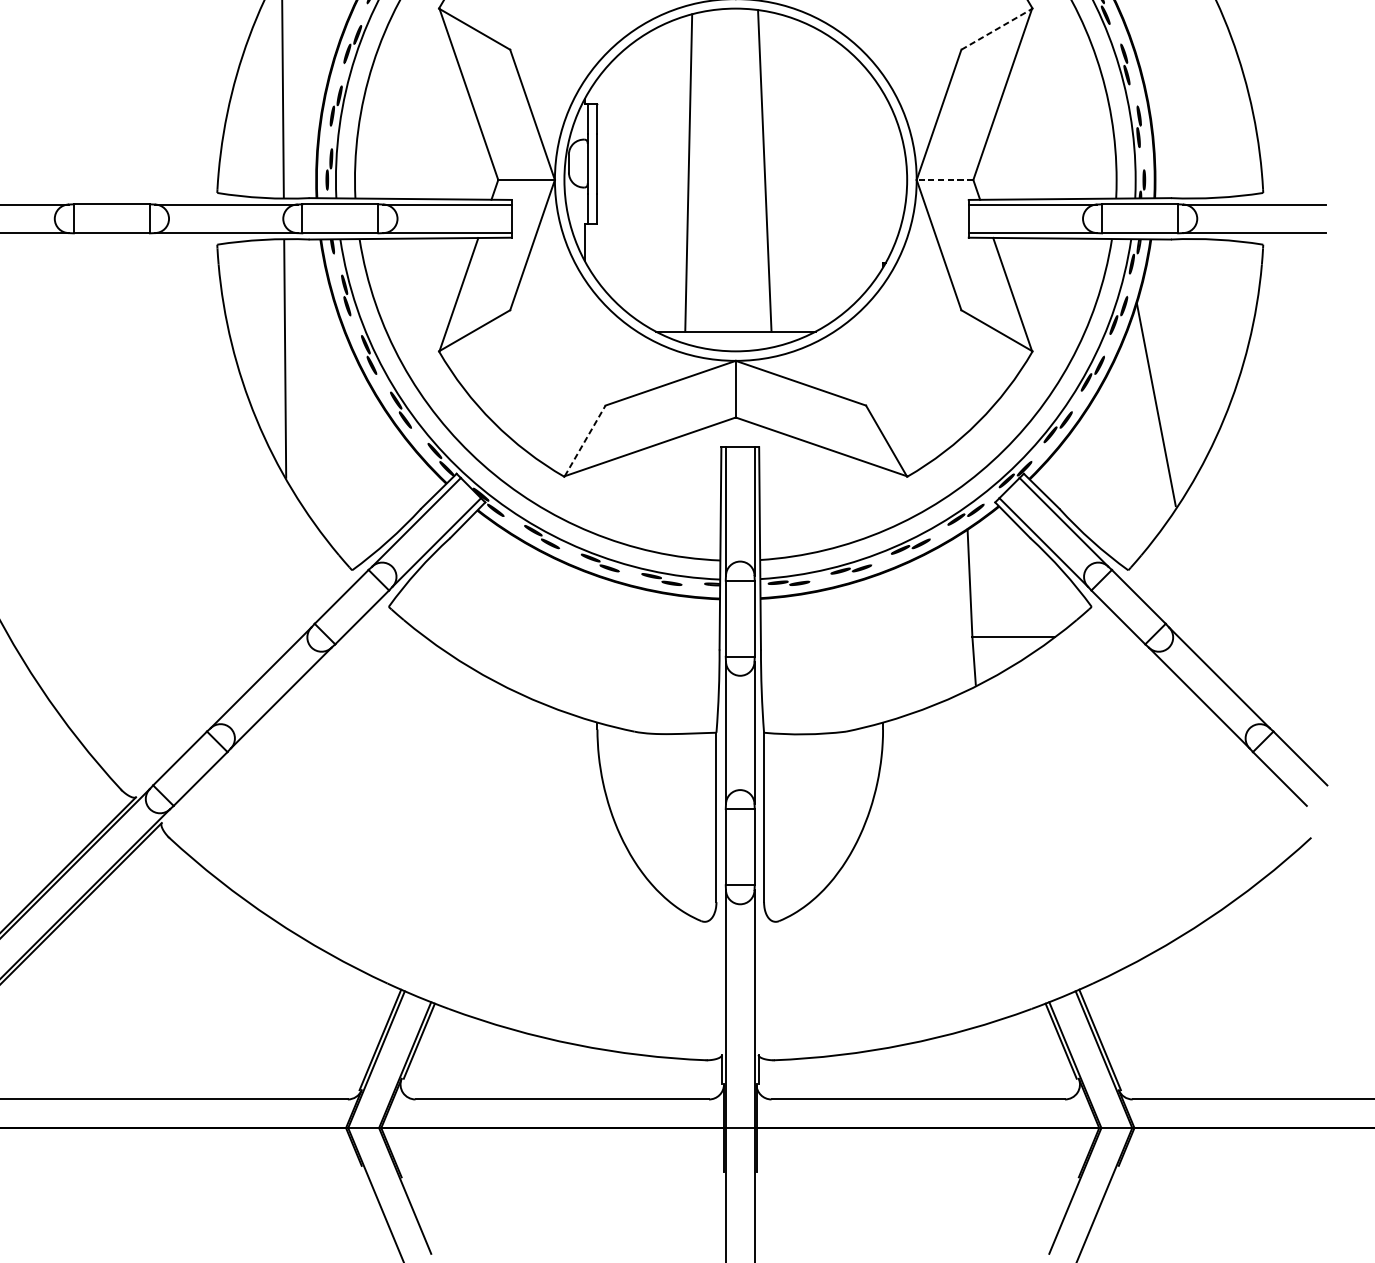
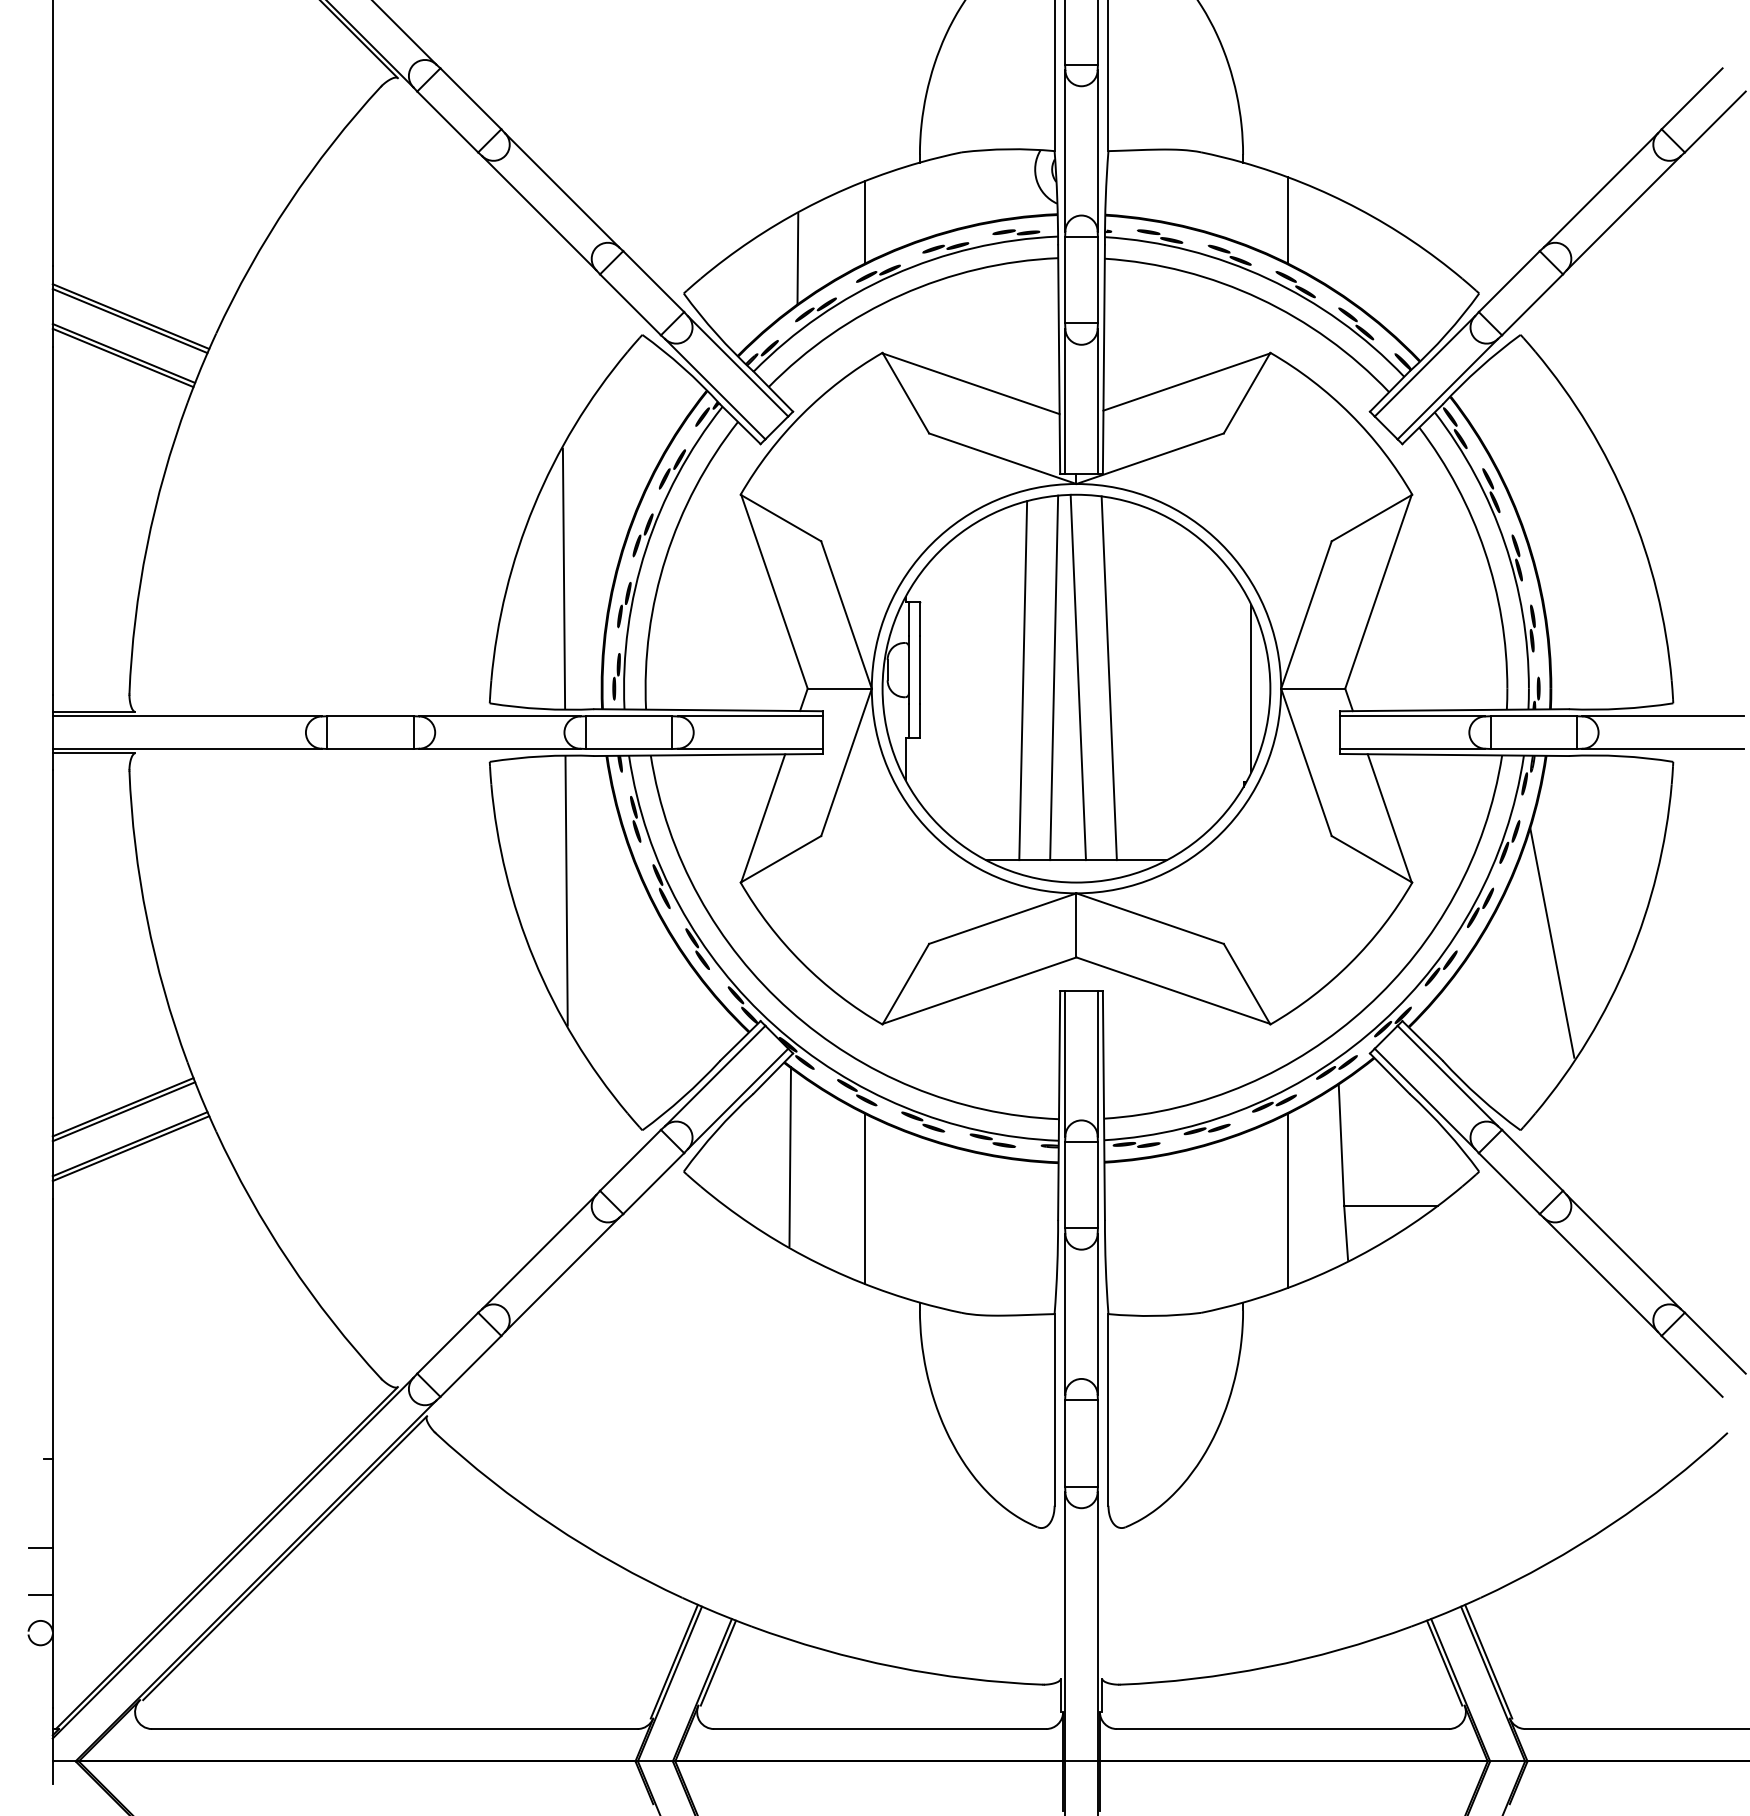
line: (997, 28) -> (1372, 517), dashed -> solid
line: (716, 170) -> (1054, 677), added
line: (736, 170) -> (1077, 677), added
line: (890, 179) -> (1251, 688), added
line: (944, 179) -> (1312, 688), dashed -> solid
line: (585, 440) -> (906, 983), dashed -> solid
line: (483, 593) -> (790, 1156), added
line: (549, 631) -> (865, 1199), added
line: (922, 633) -> (1287, 1201), added

